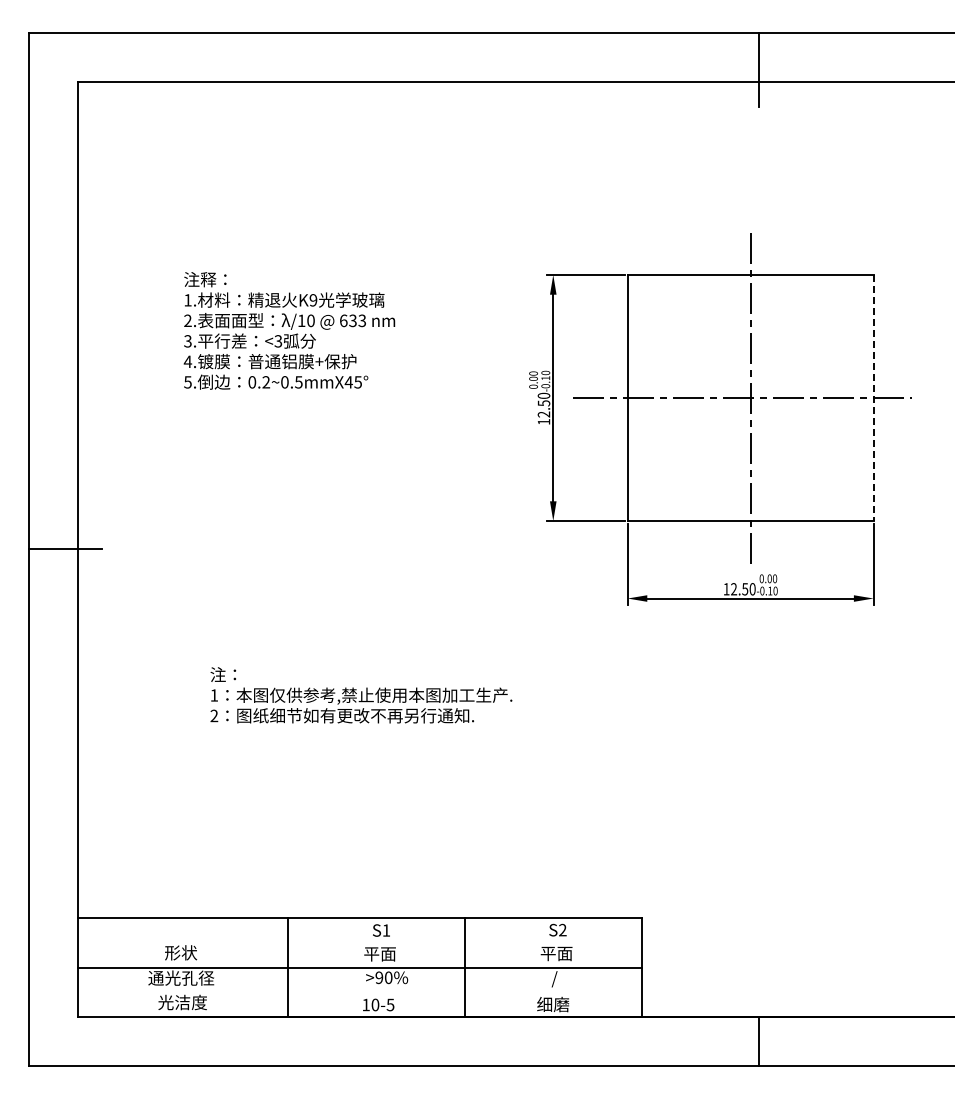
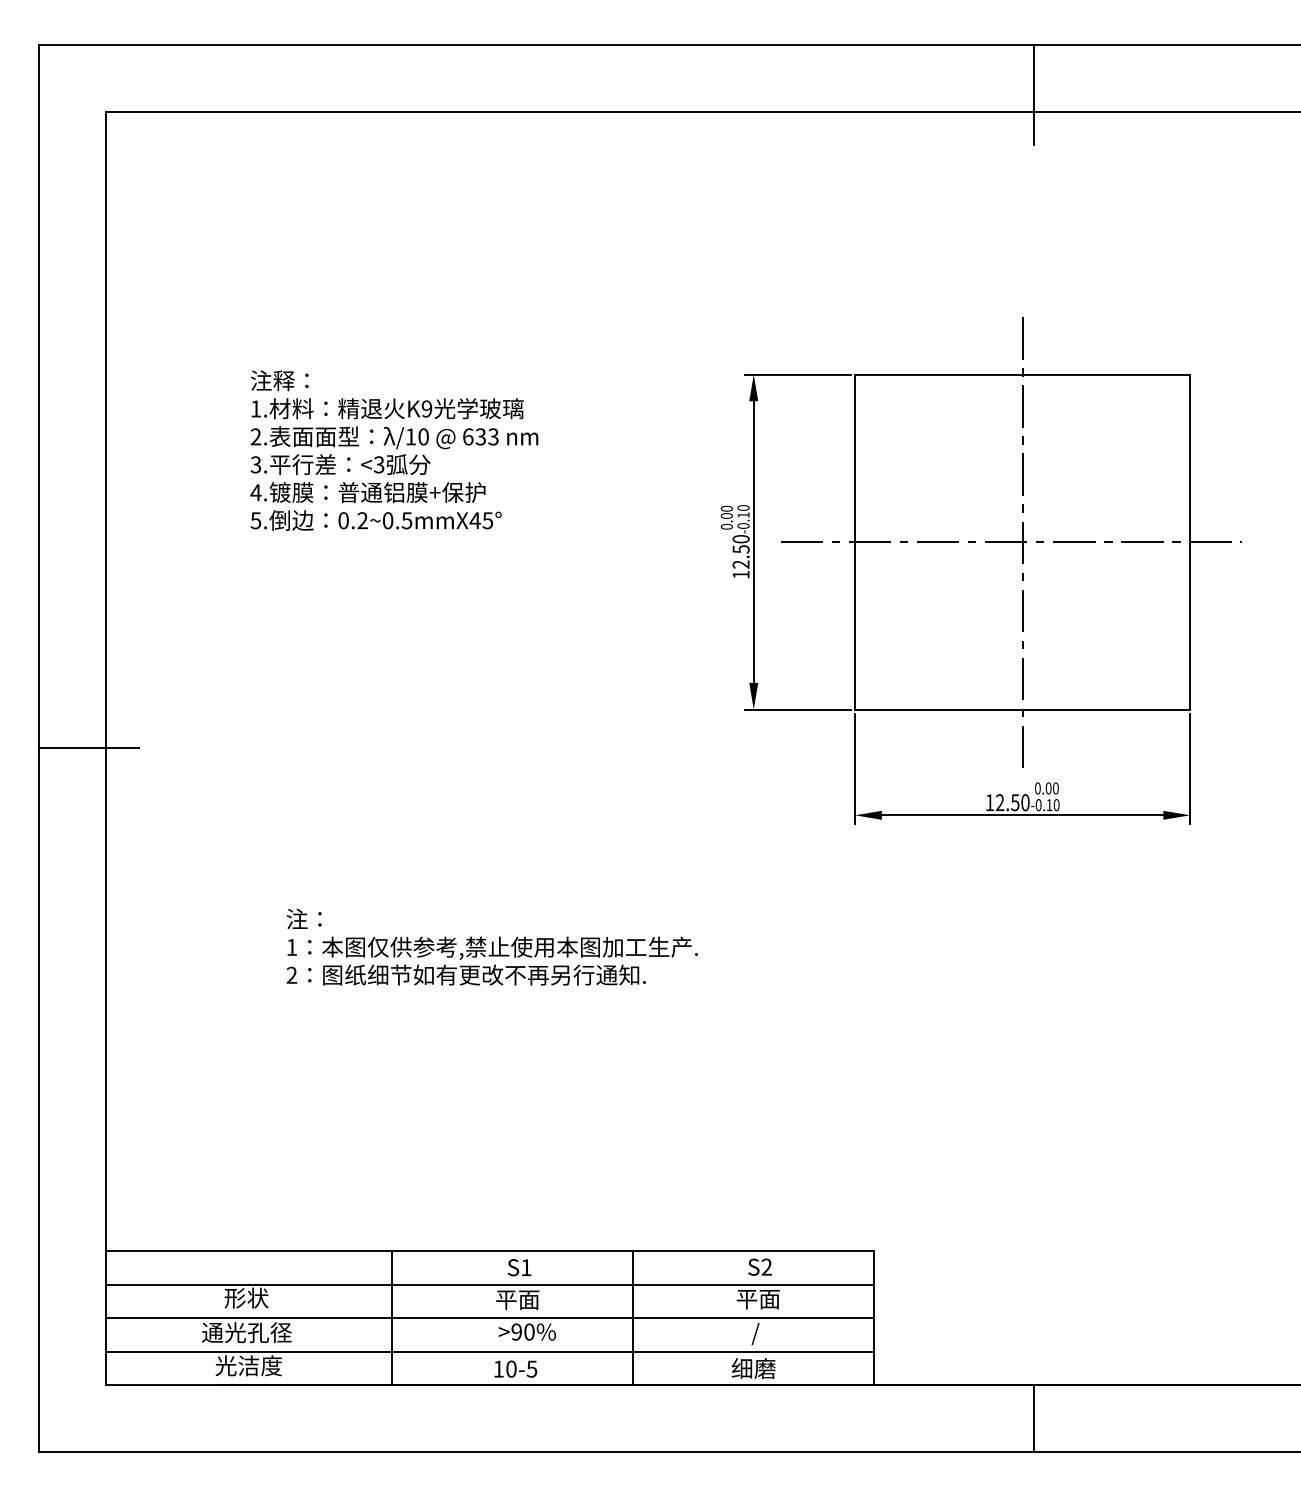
line: (873, 398) -> (1190, 542), dashed -> solid
line: (359, 943) -> (489, 1285), added
line: (359, 992) -> (489, 1352), added

